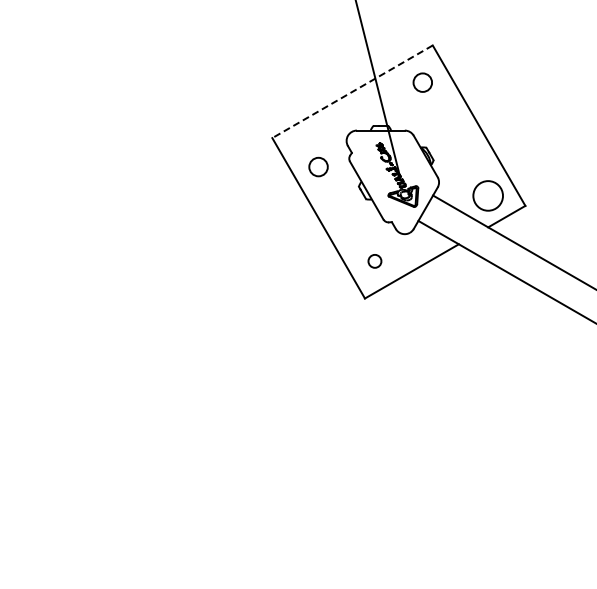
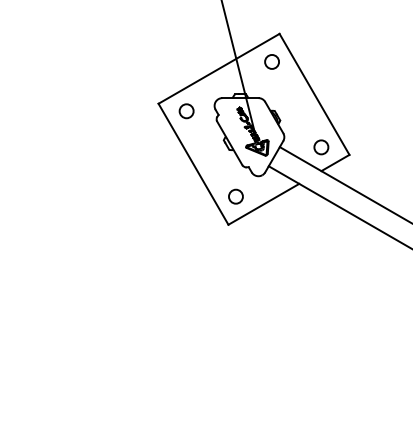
line: (352, 91) -> (219, 68), dashed -> solid
circle: (318, 166) -> (186, 110), moved
circle: (487, 195) -> (320, 147), size x0.62
circle: (374, 261) -> (235, 196), size x1.43

